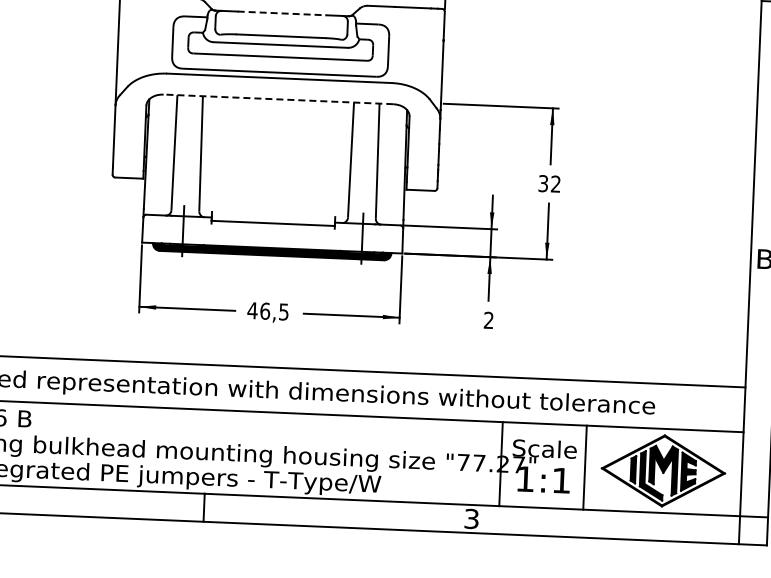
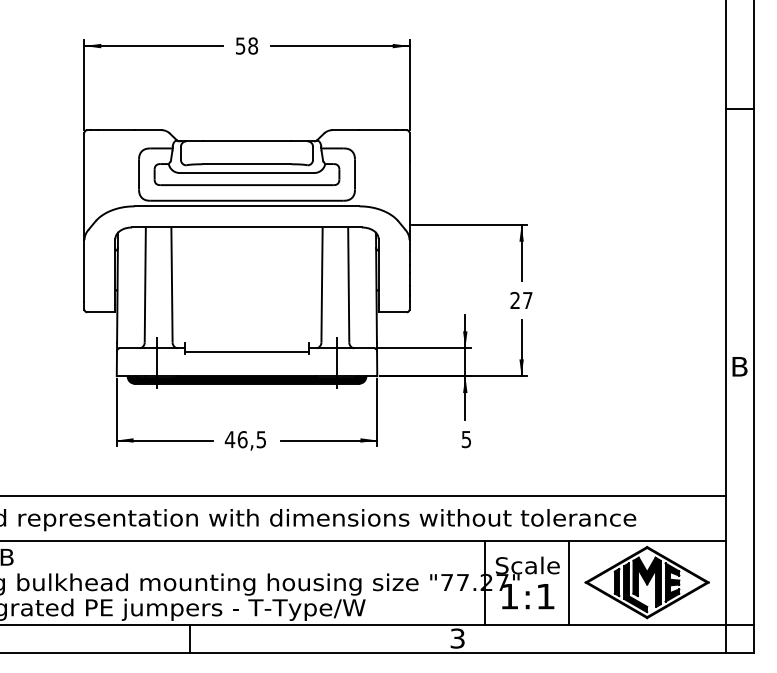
line: (282, 13) -> (247, 141), dashed -> solid
line: (278, 99) -> (247, 227), dashed -> solid
text: (549, 183) -> (521, 300), 32 -> 27
text: (488, 320) -> (466, 439), 2 -> 5

